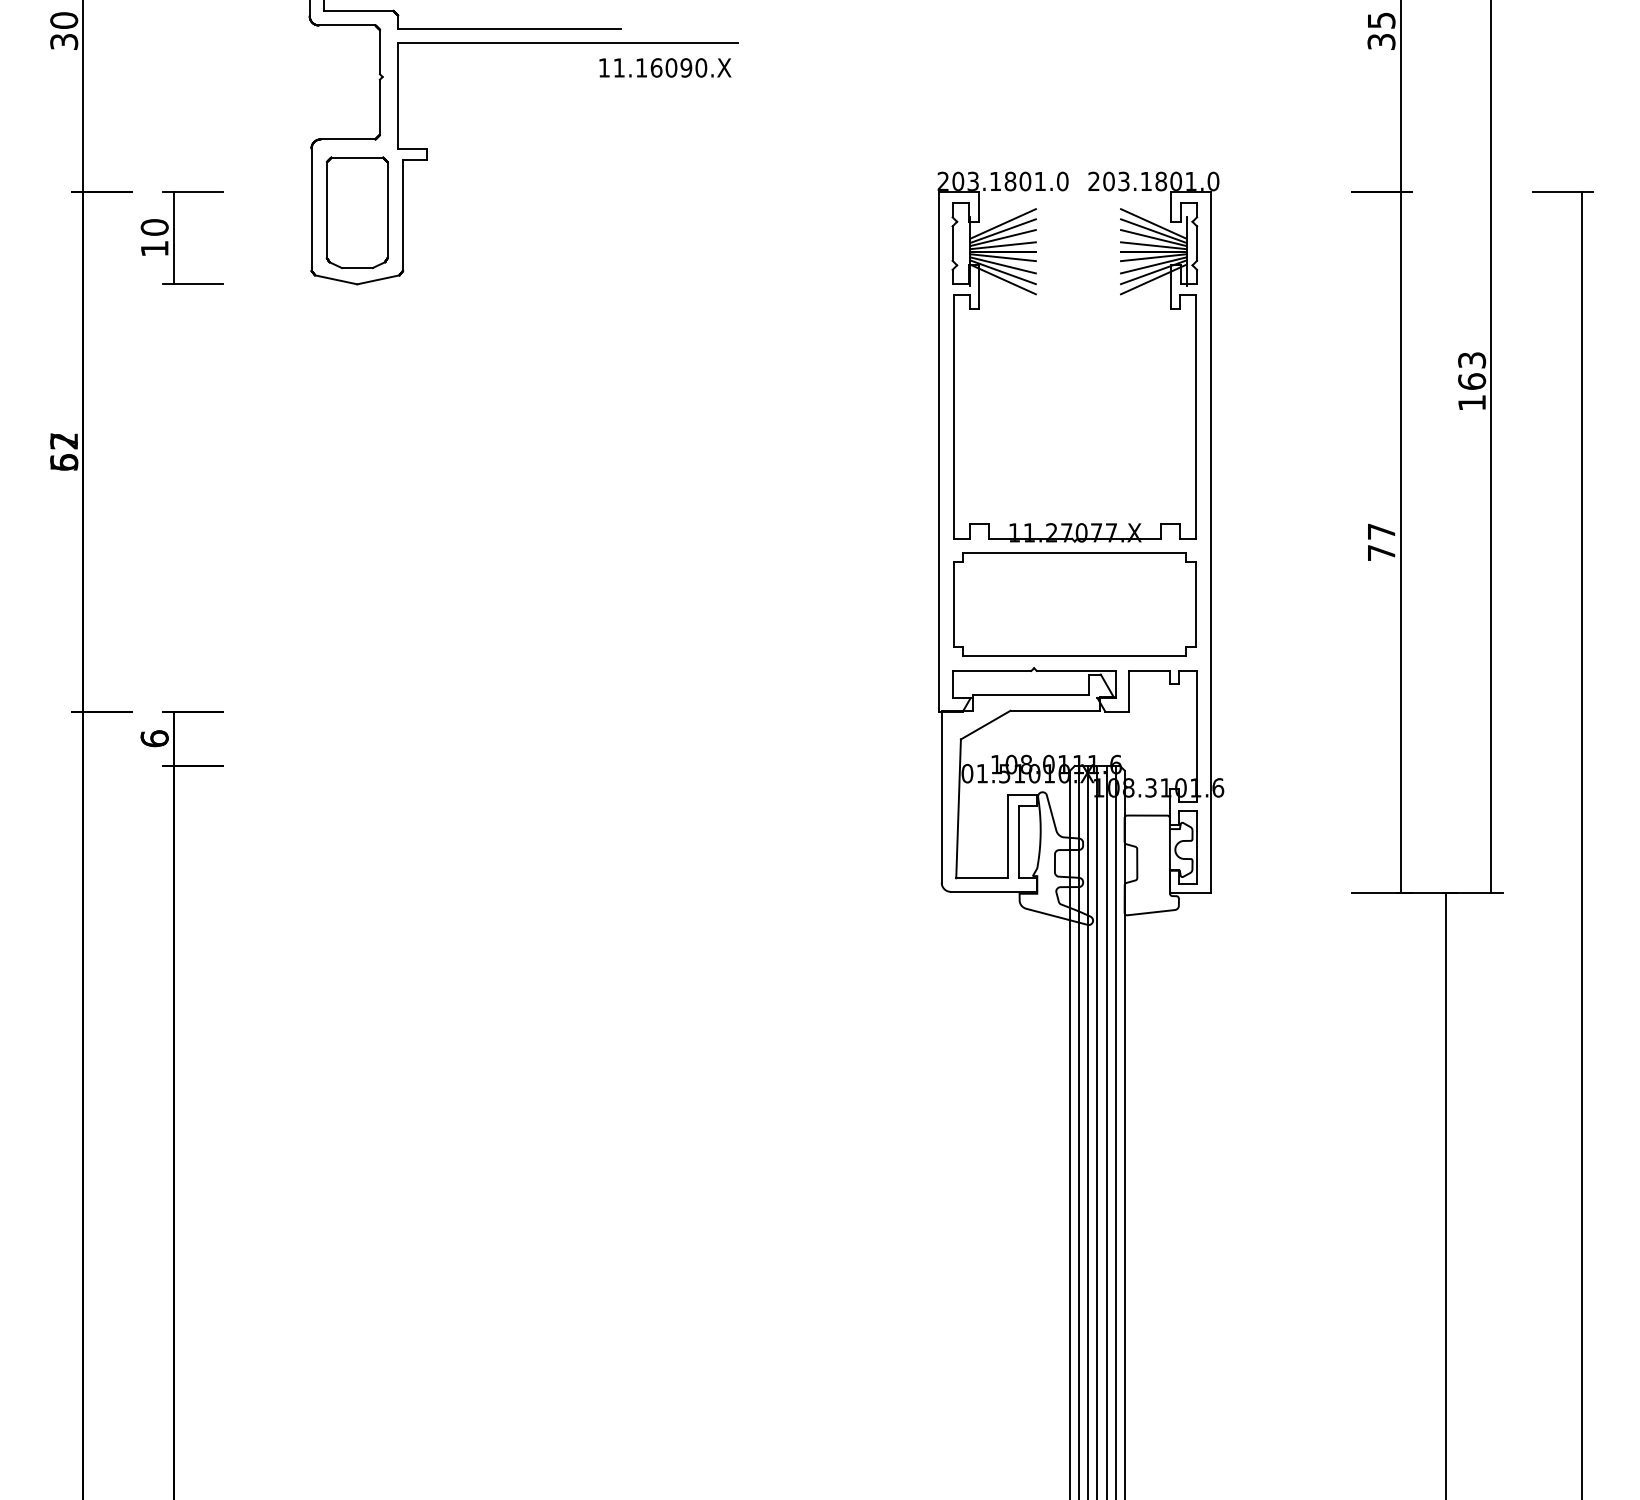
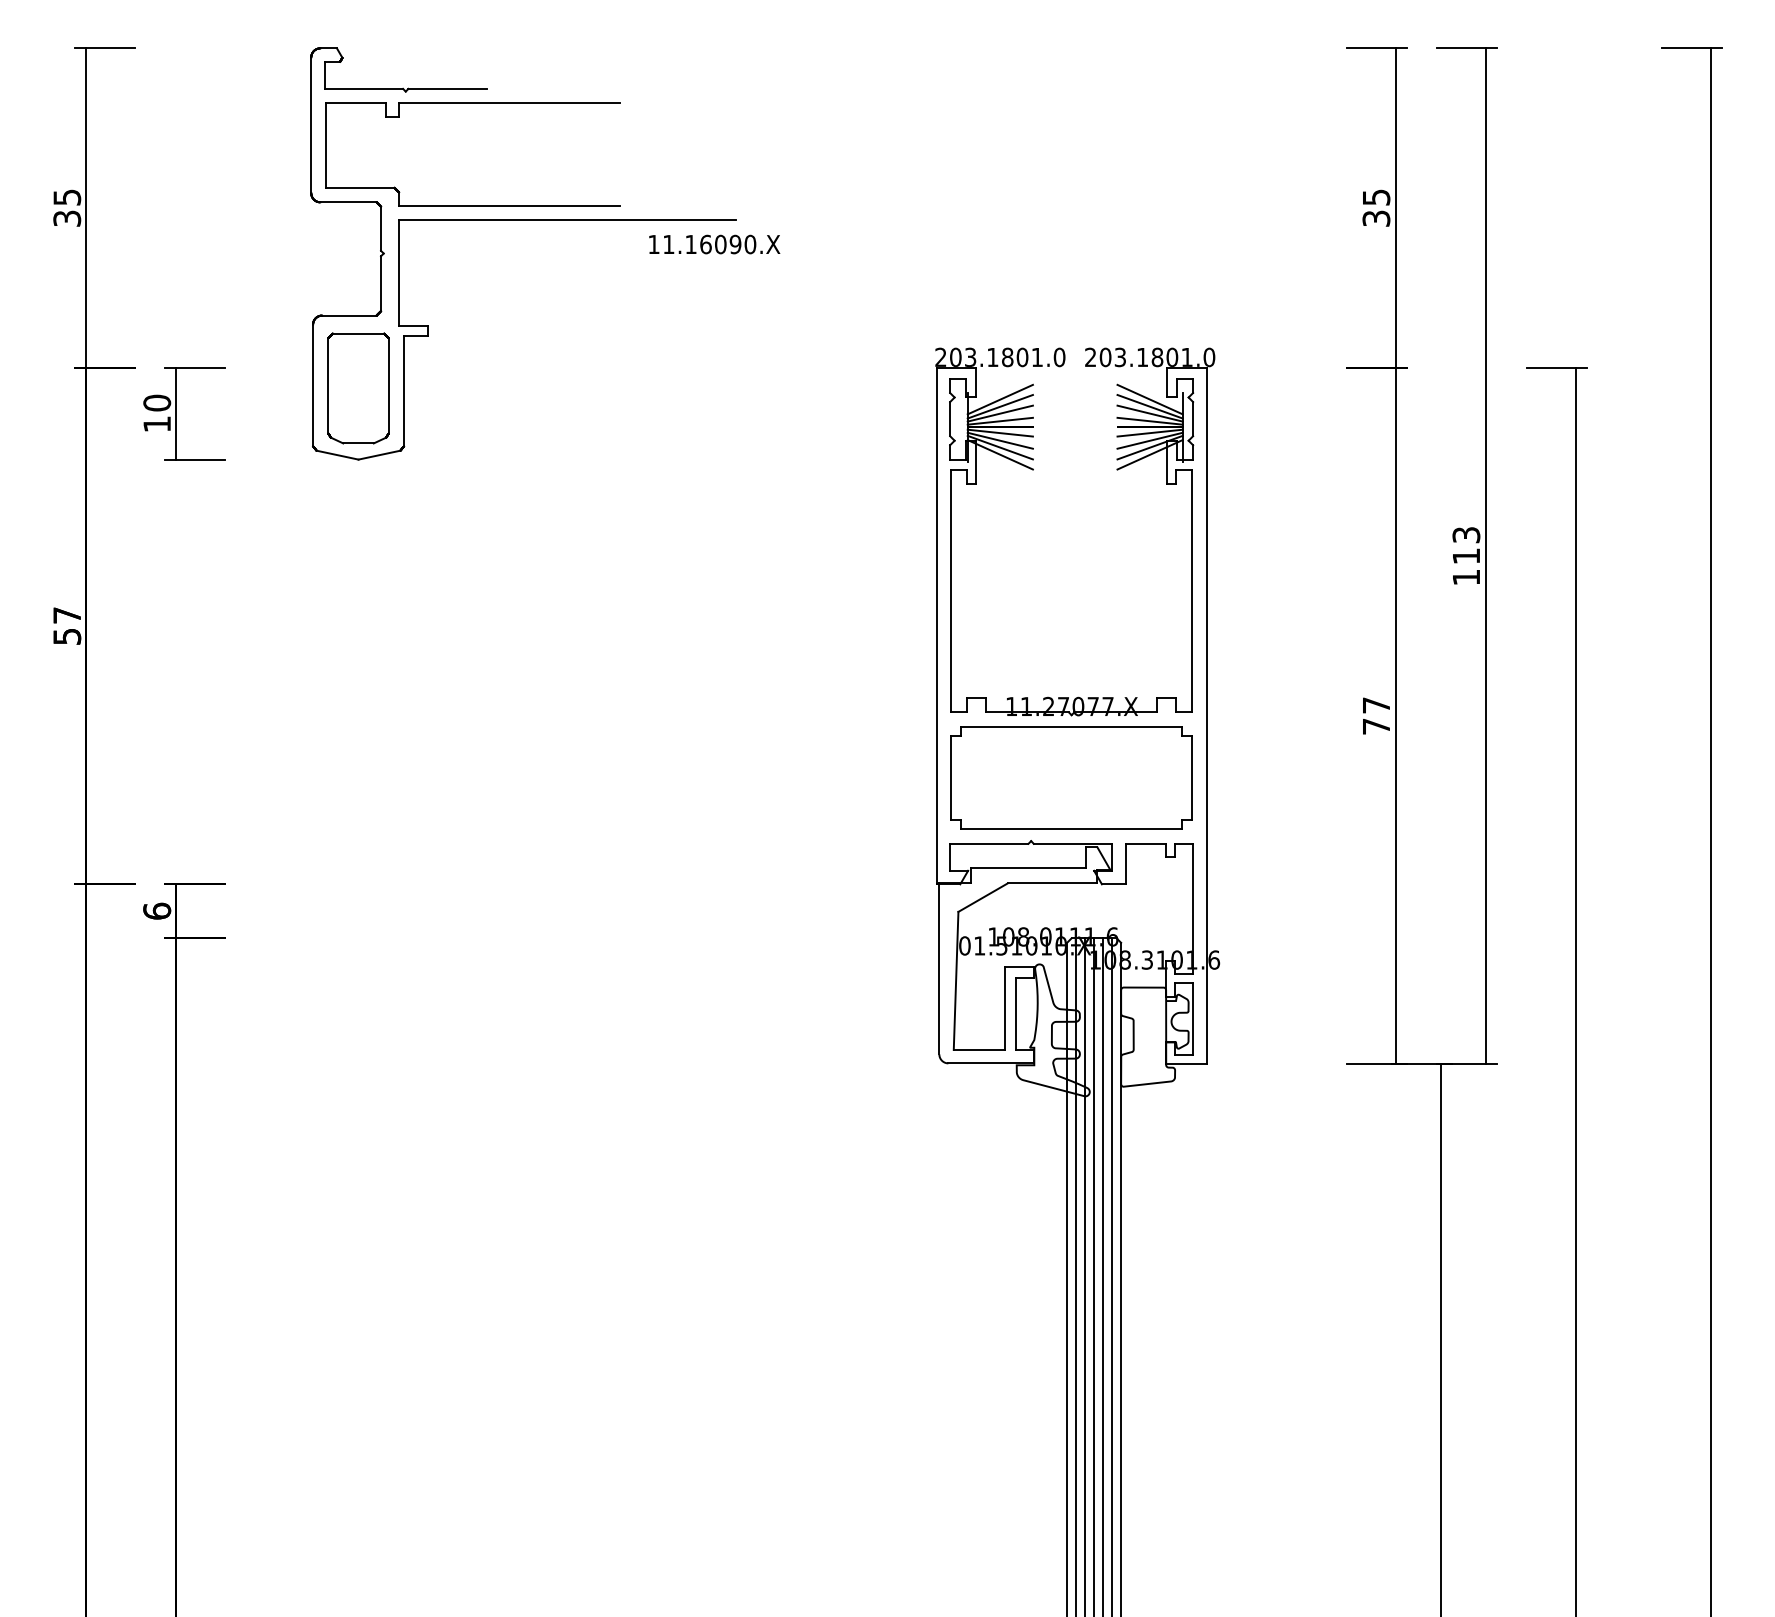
text: (64, 20) -> (67, 197), 30 -> 35
text: (665, 67) -> (714, 244), moved
text: (1472, 380) -> (1466, 555), 163 -> 113
text: (64, 451) -> (67, 625), 62 -> 57

